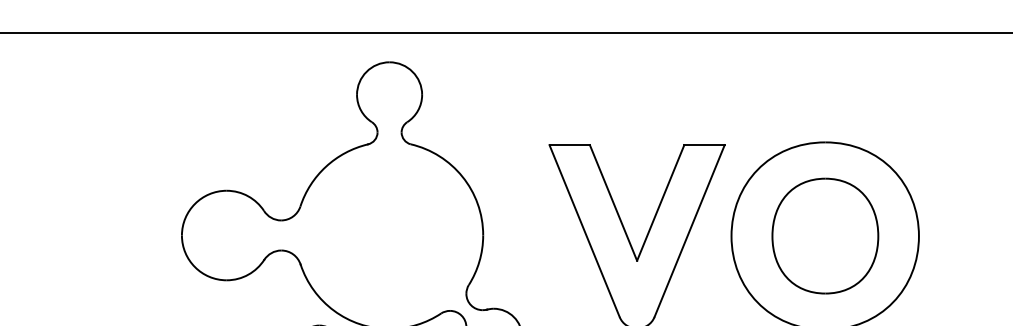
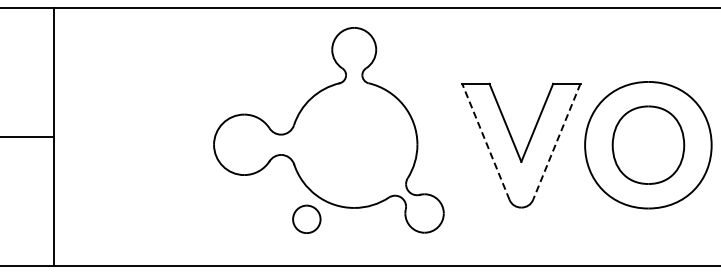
line: (584, 230) -> (485, 141), solid -> dashed
line: (689, 230) -> (556, 141), solid -> dashed

